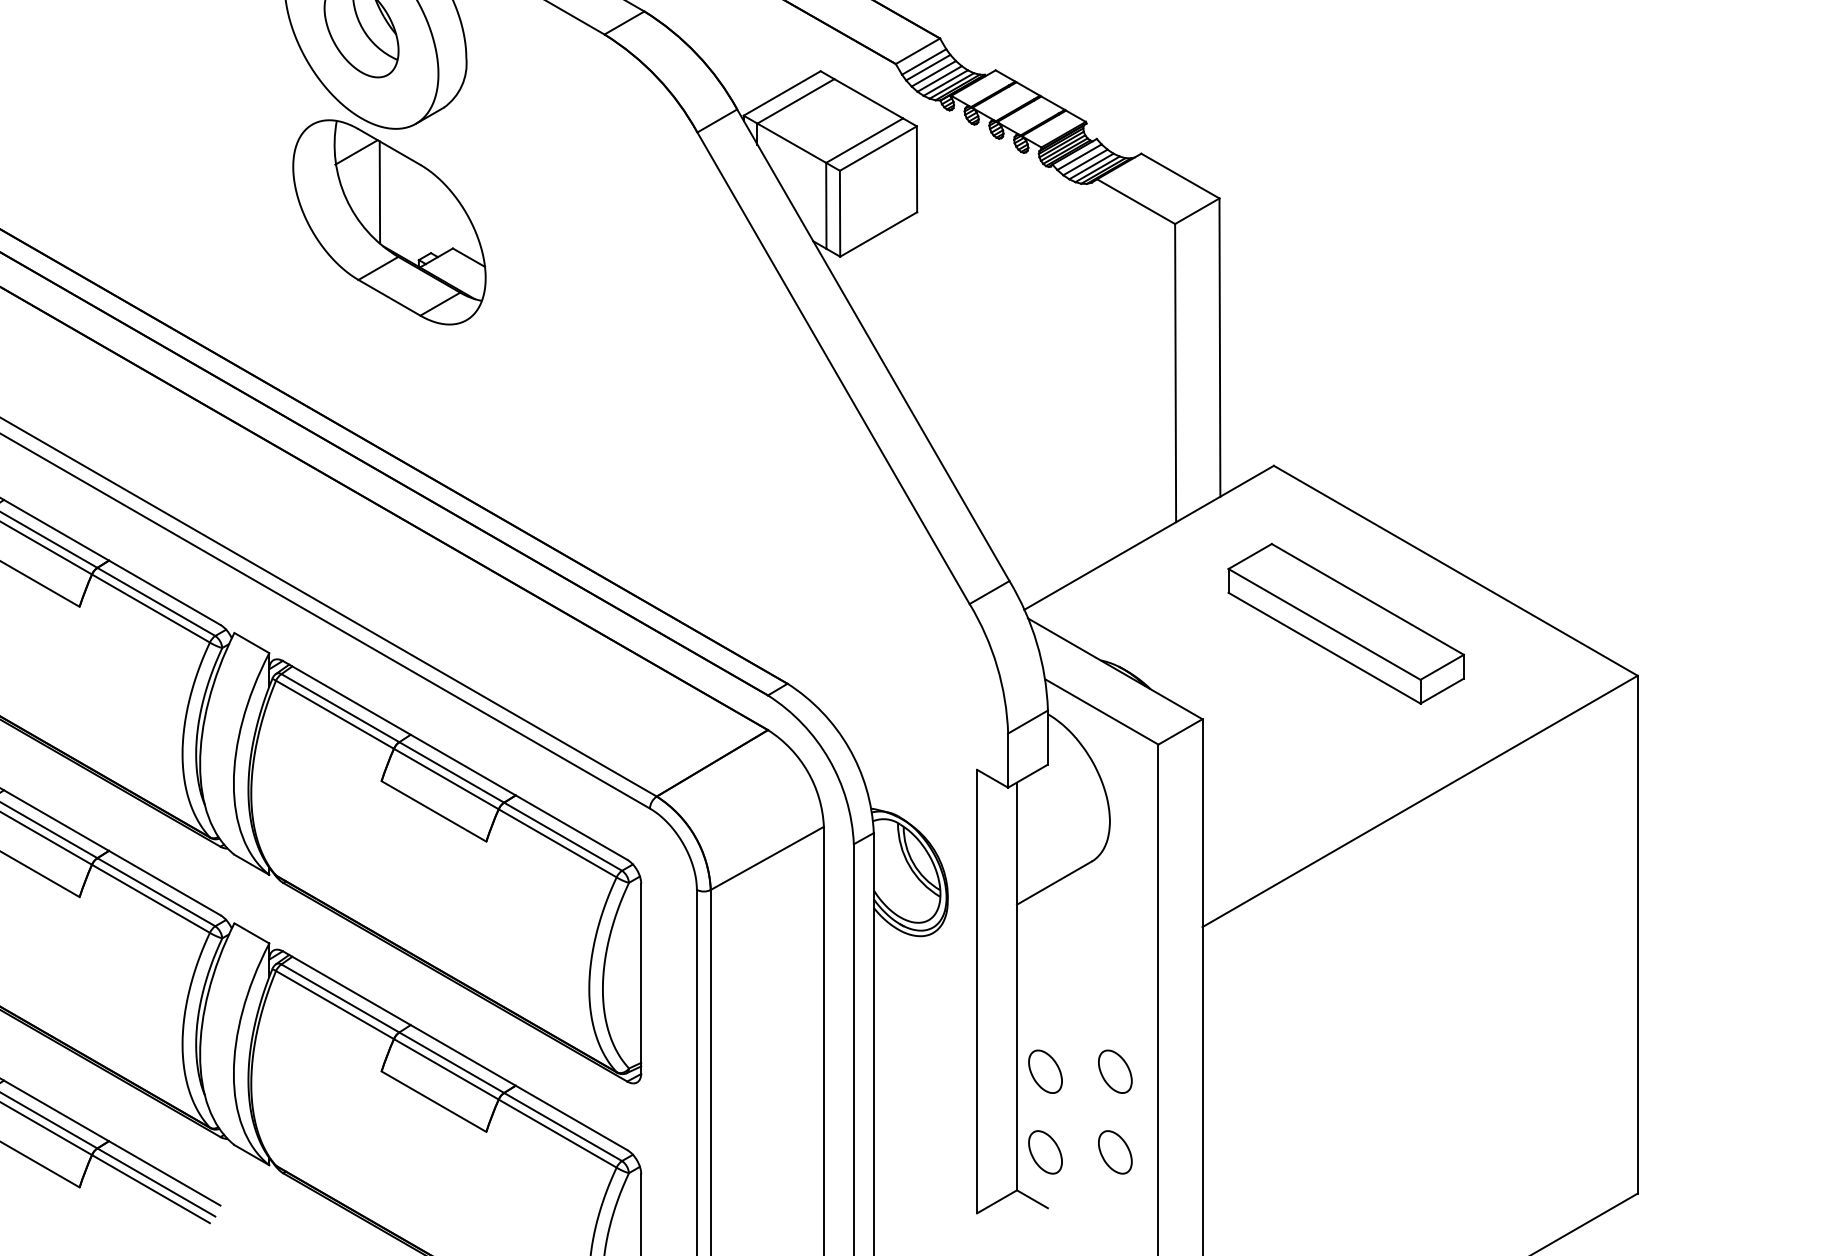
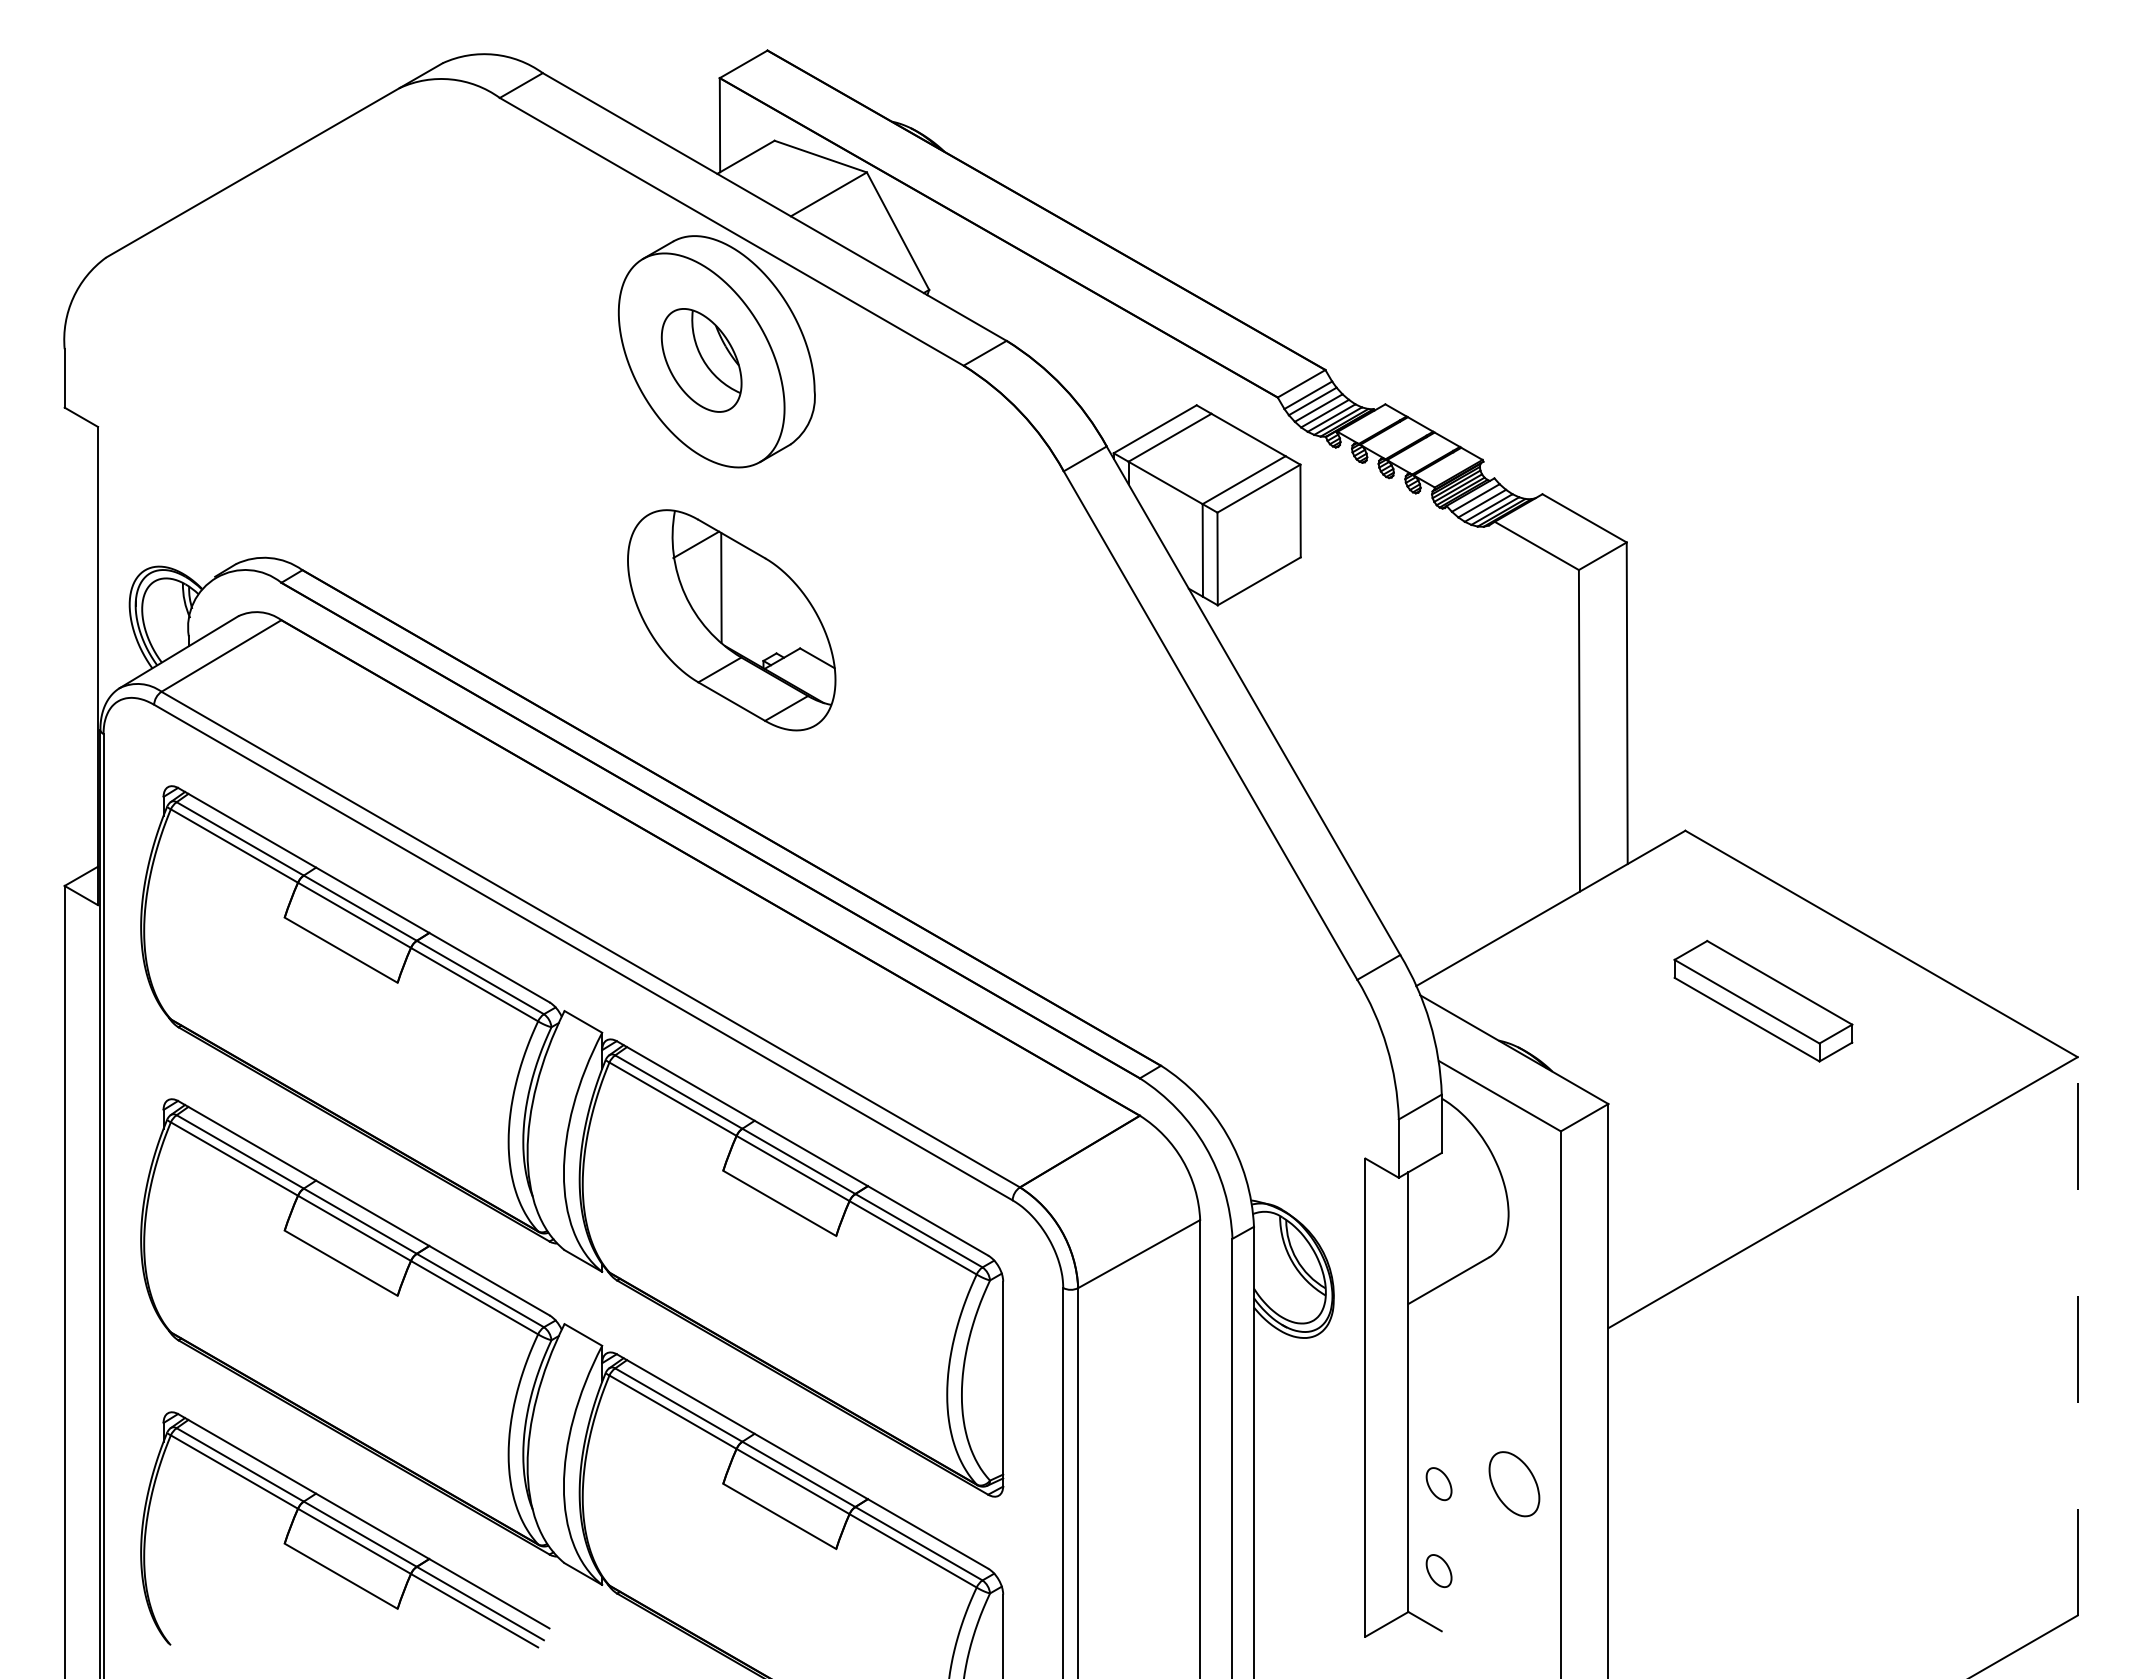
part: (389, 222) -> (731, 620), moved
part: (1346, 624) -> (1763, 1001), size x0.7
line: (1637, 933) -> (2077, 1335), solid -> dashed
part: (1044, 1071) -> (1438, 1483), size x0.7
part: (1115, 1071) -> (1514, 1483), size x1.4
part: (1044, 1151) -> (1438, 1570), size x0.7
part: (1115, 1151) -> (1514, 1570), removed

